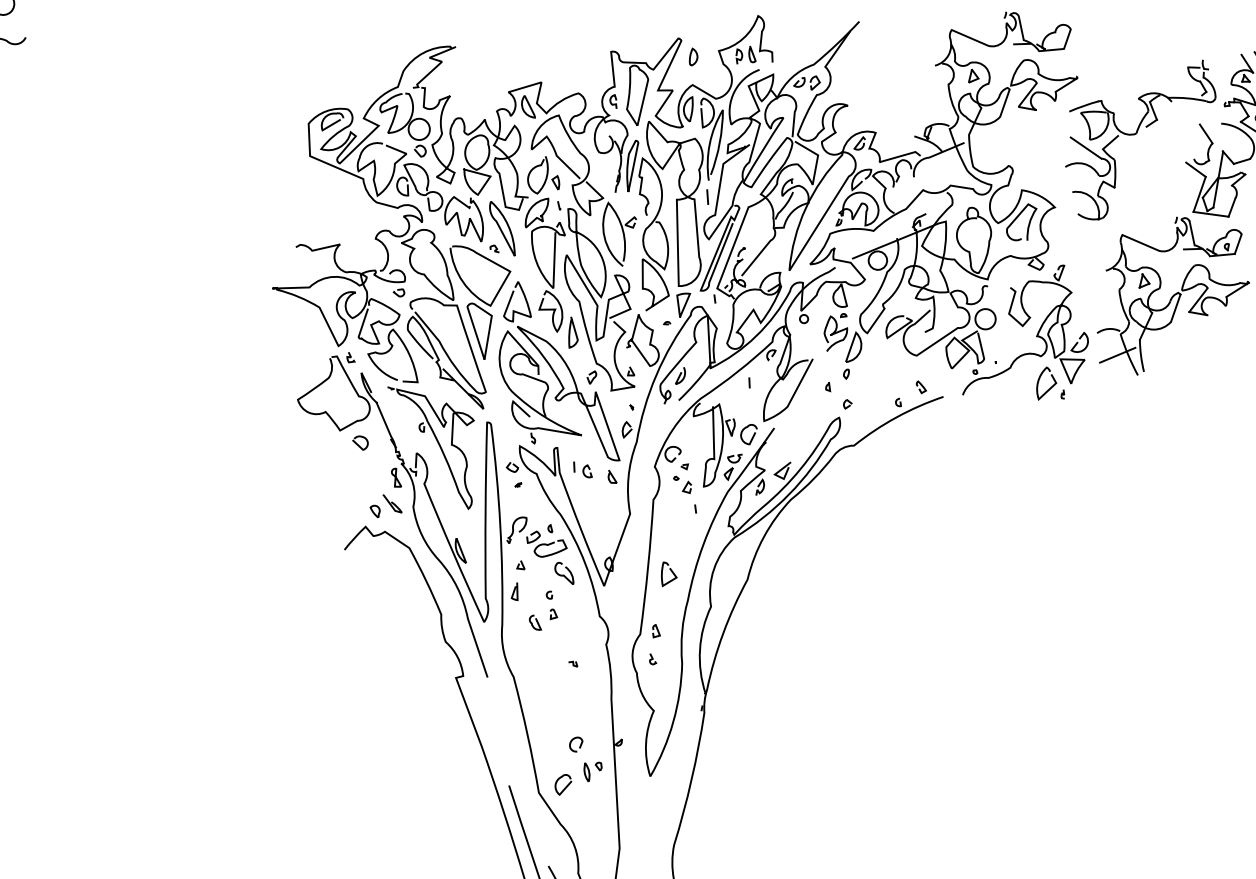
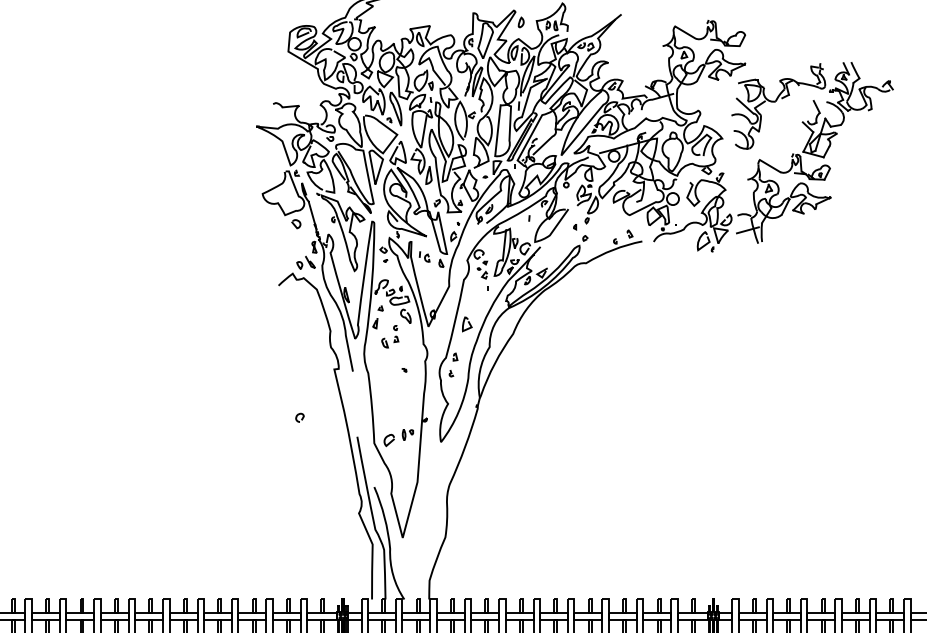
curve: (572, 744) -> (297, 417), moved

